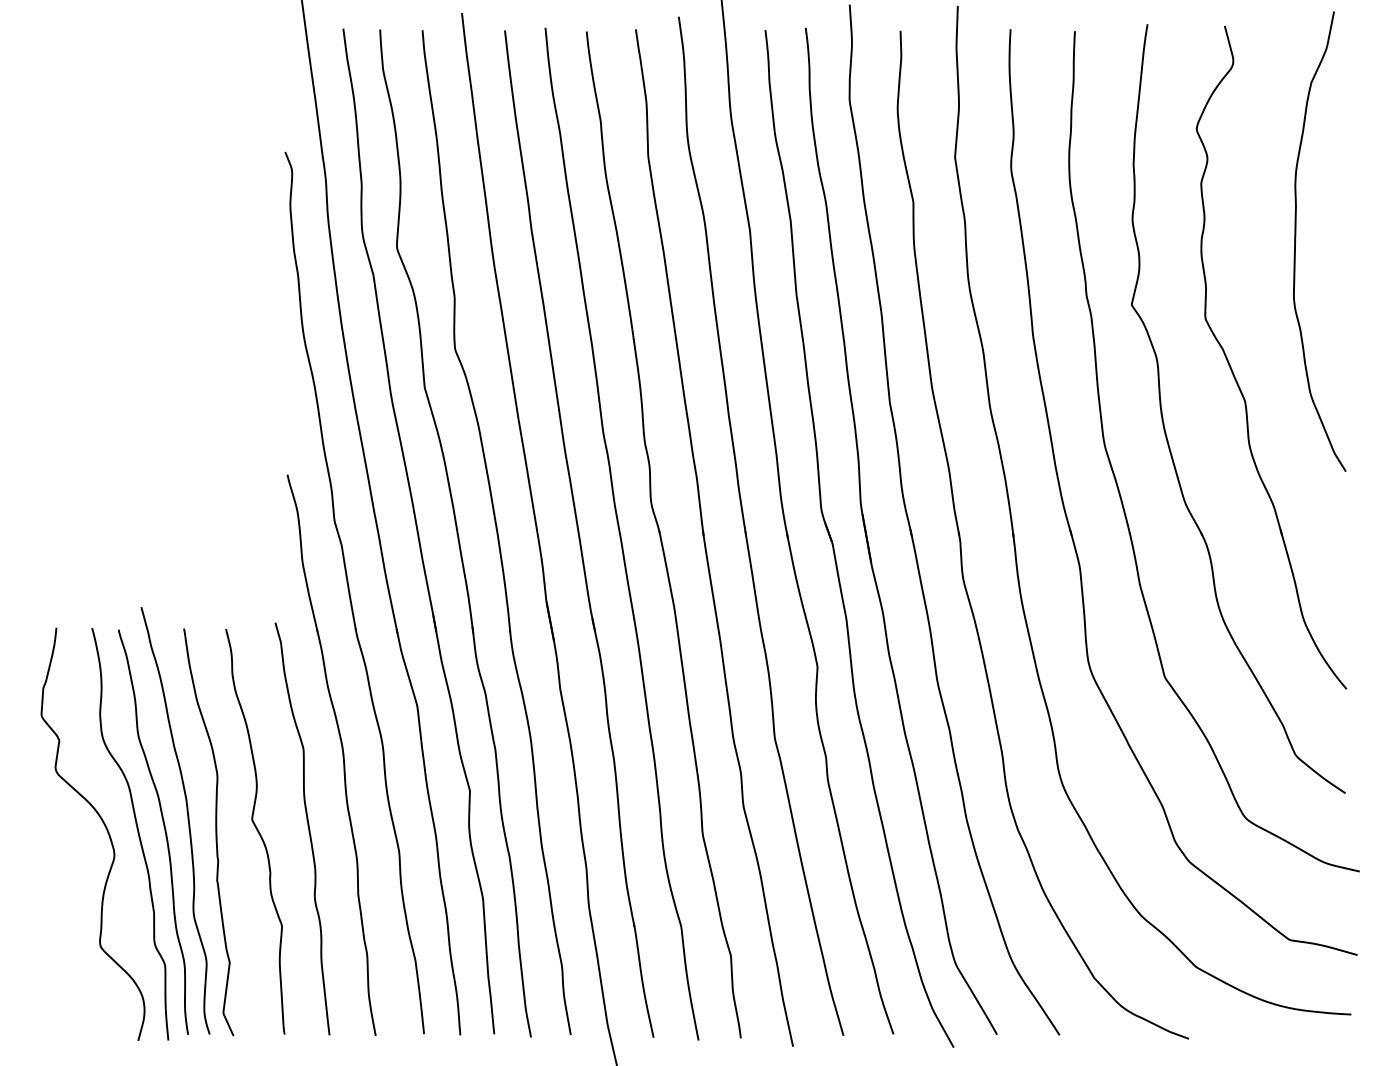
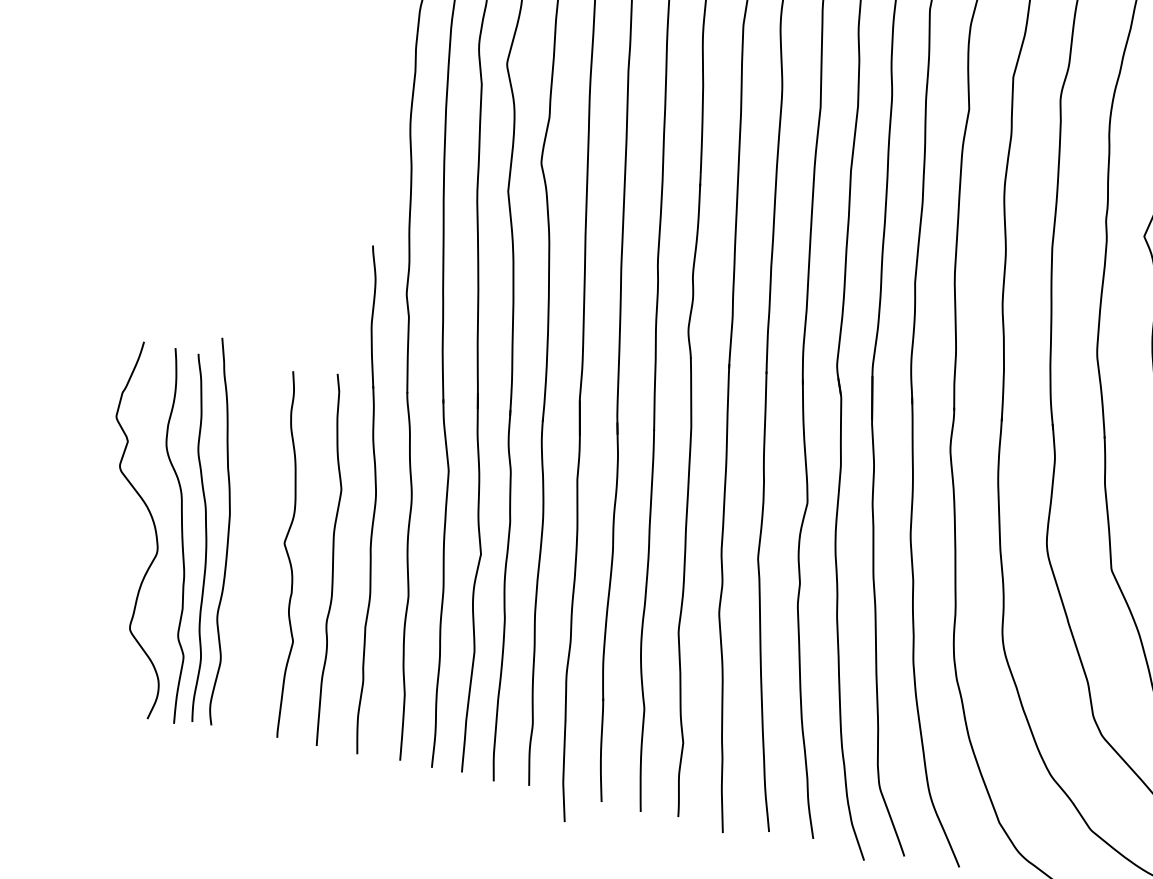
curve: (215, 832) -> (250, 548), removed

